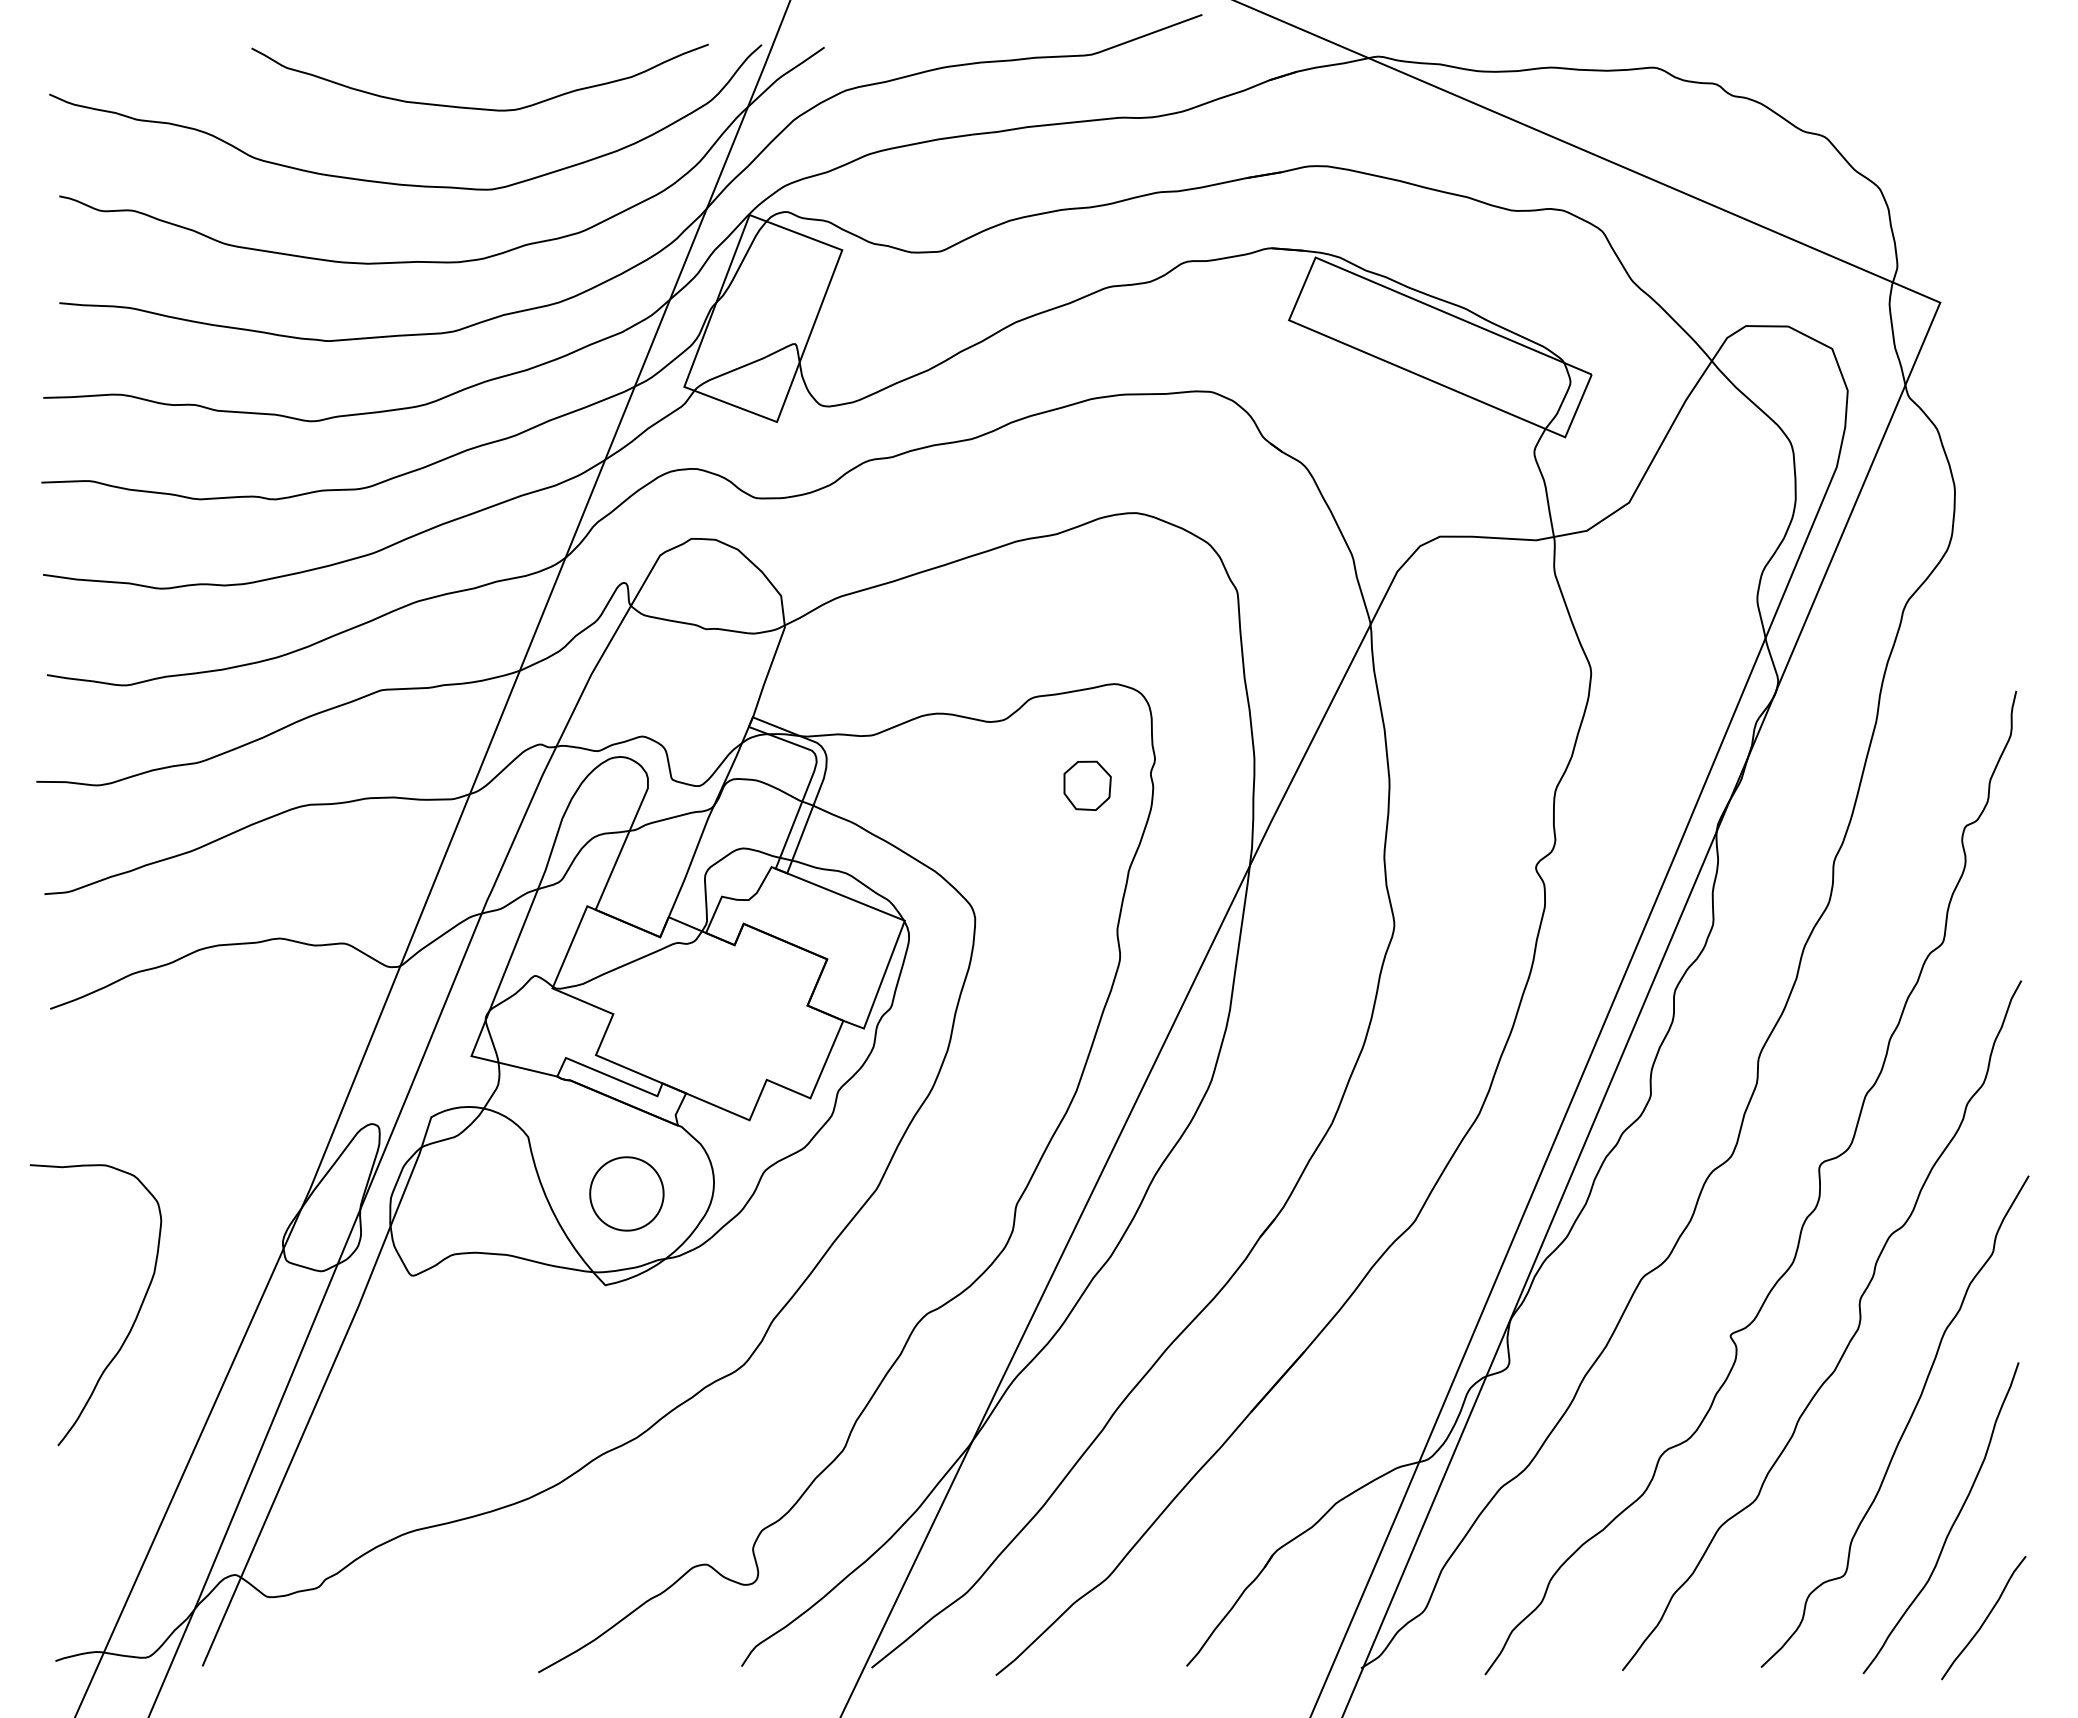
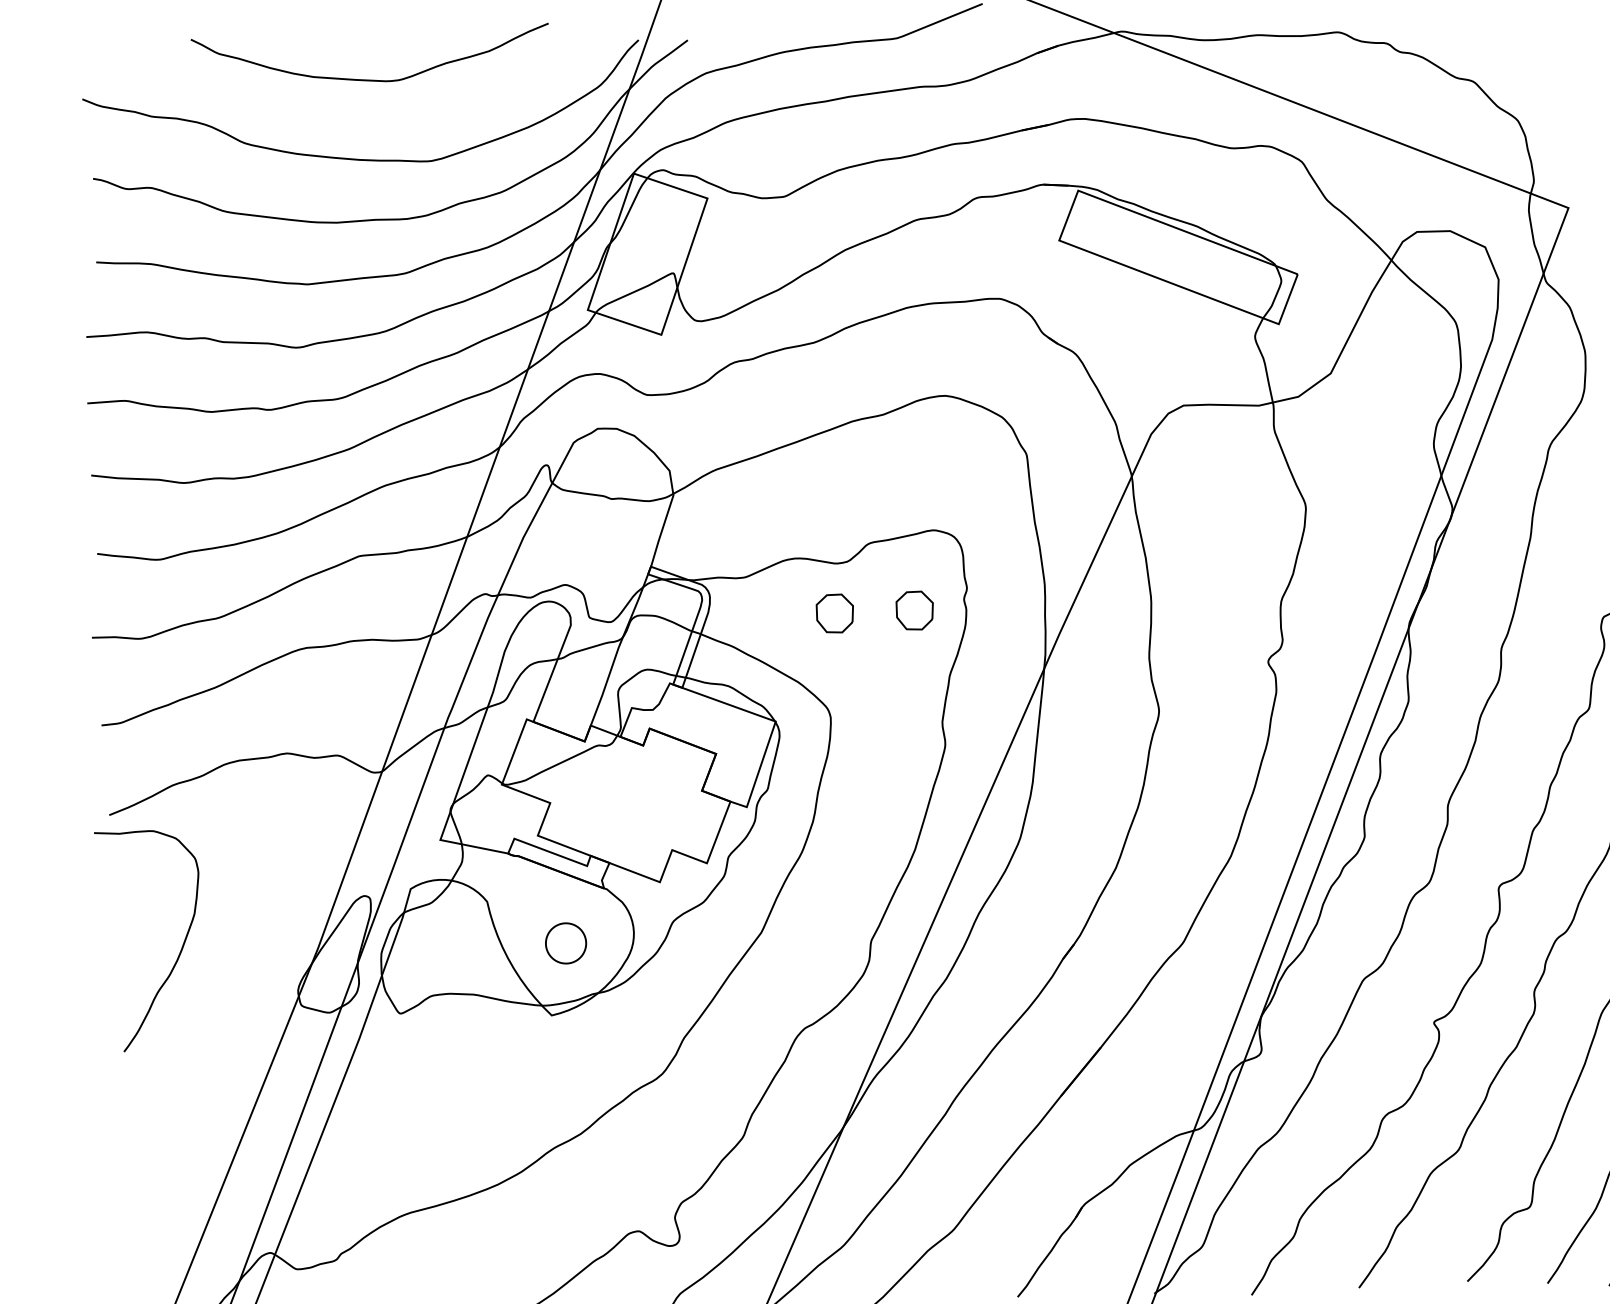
curve: (476, 107) -> (368, 79), moved
part: (985, 785) -> (835, 613), added
part: (626, 1193) -> (565, 943), size x0.7
curve: (132, 1323) -> (178, 954), moved

